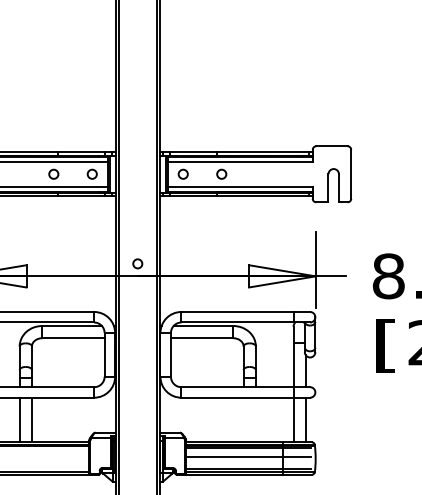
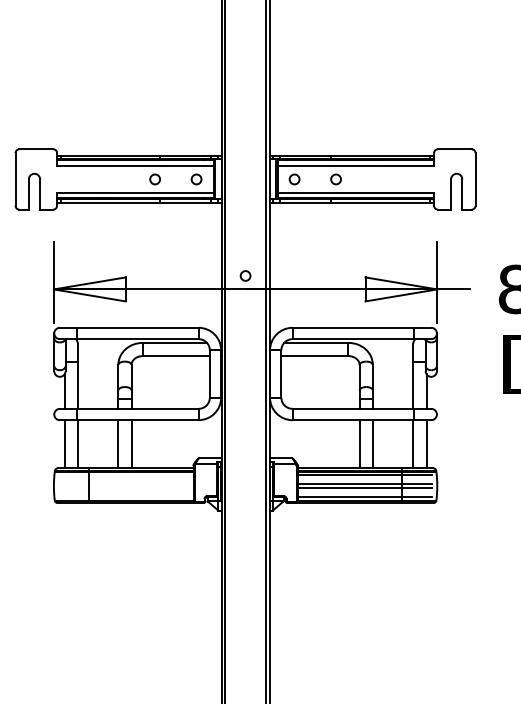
line: (243, 420) -> (359, 444), added
line: (255, 420) -> (372, 444), added
line: (248, 461) -> (364, 488), added

